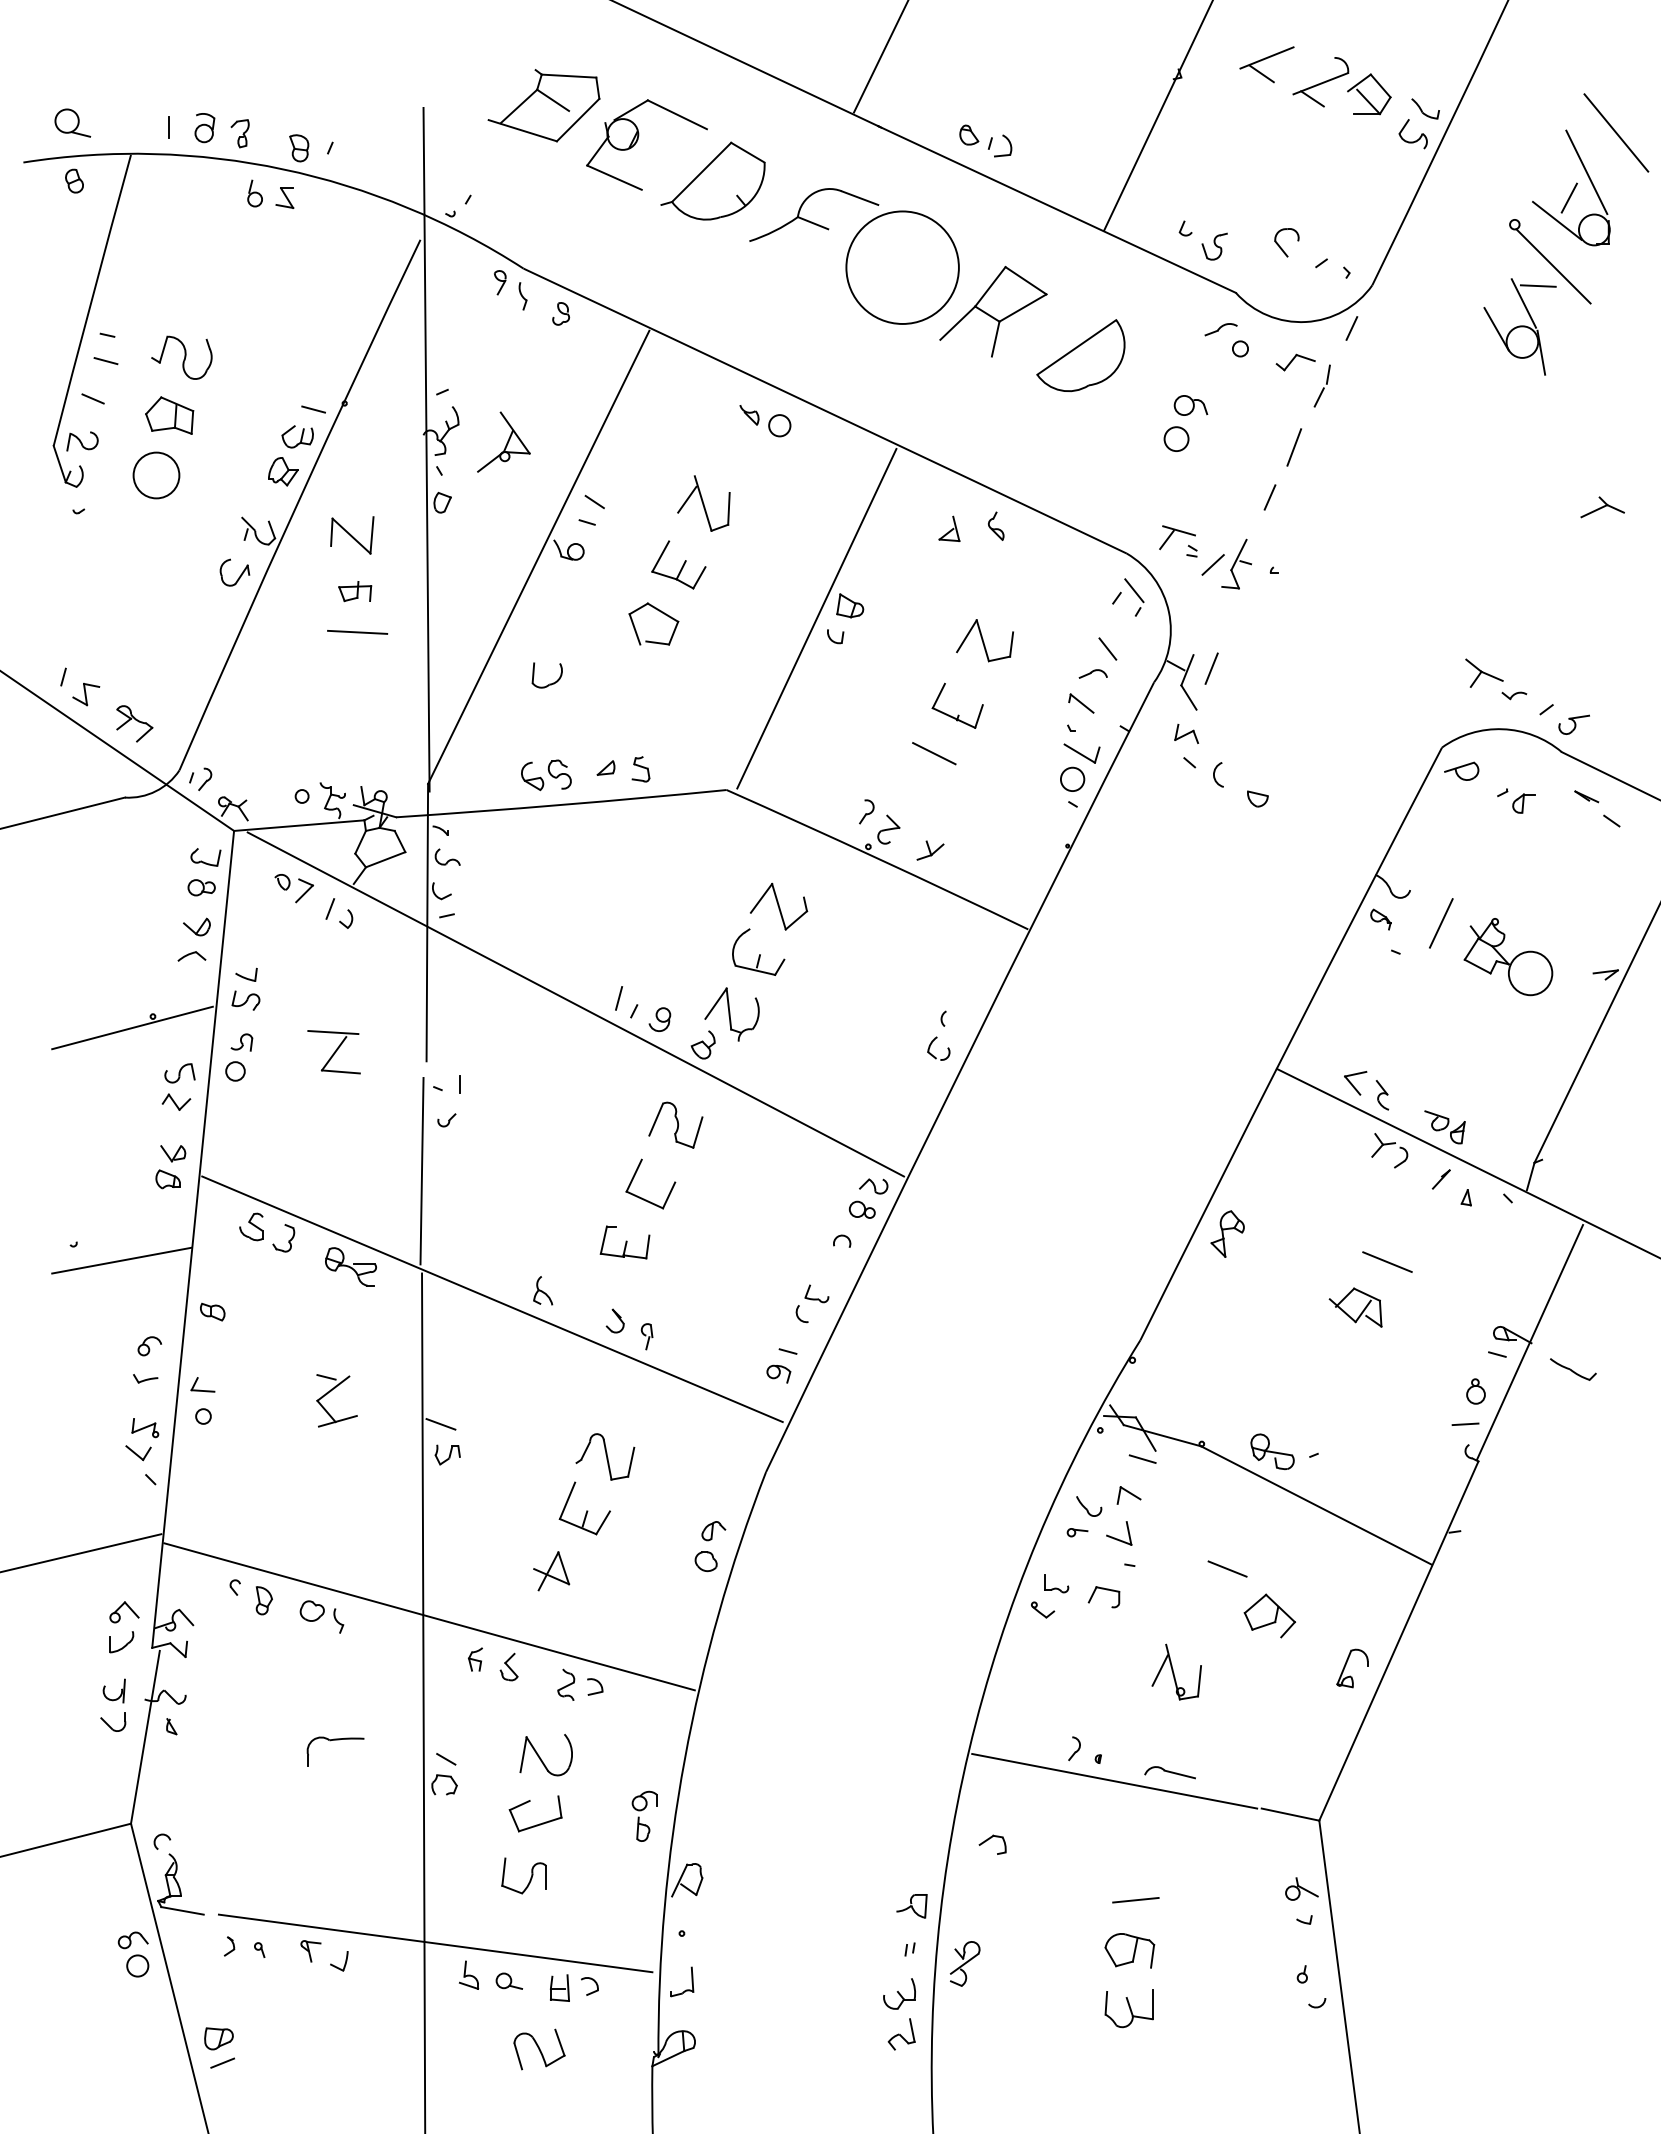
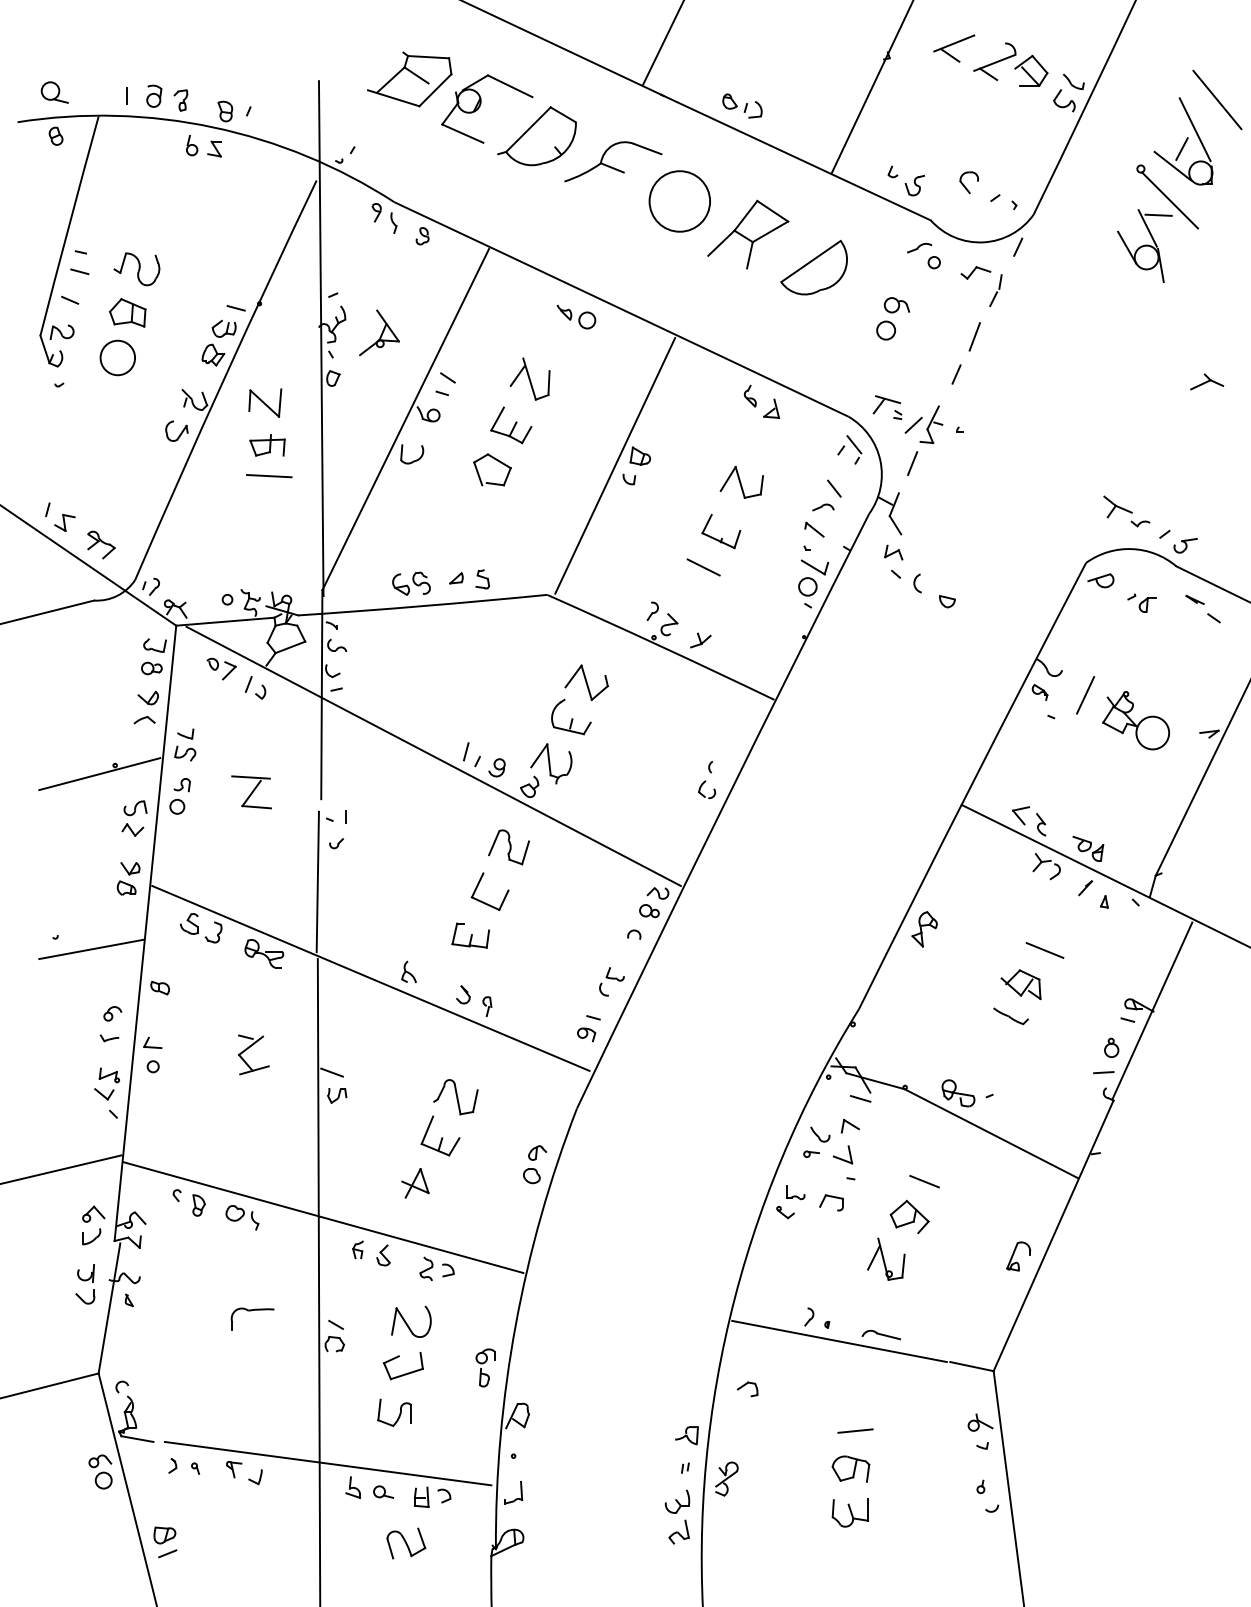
circle: (902, 267) -> (679, 201), size x0.71
part: (949, 528) -> (771, 408), moved
part: (354, 591) -> (266, 445), size x1.43
line: (1211, 668) -> (912, 463), moved
part: (549, 683) -> (413, 460), moved
part: (1573, 1369) -> (1011, 1016), moved
part: (1269, 1615) -> (909, 1216), moved

